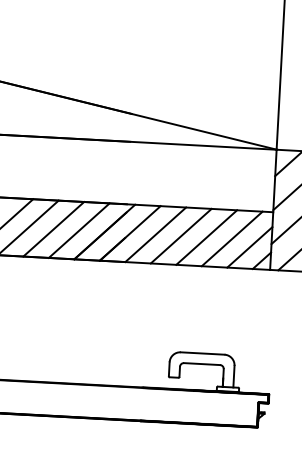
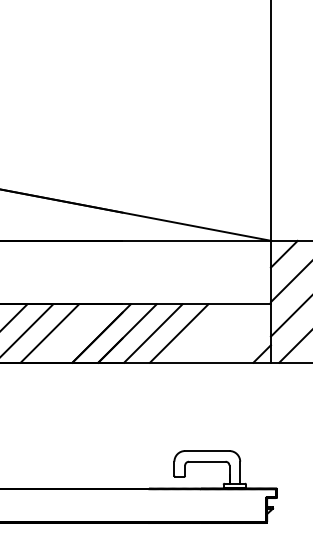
line: (78, 230) -> (75, 333), removed
line: (206, 237) -> (204, 333), removed
line: (231, 238) -> (230, 333), removed
line: (249, 246) -> (248, 340), removed

